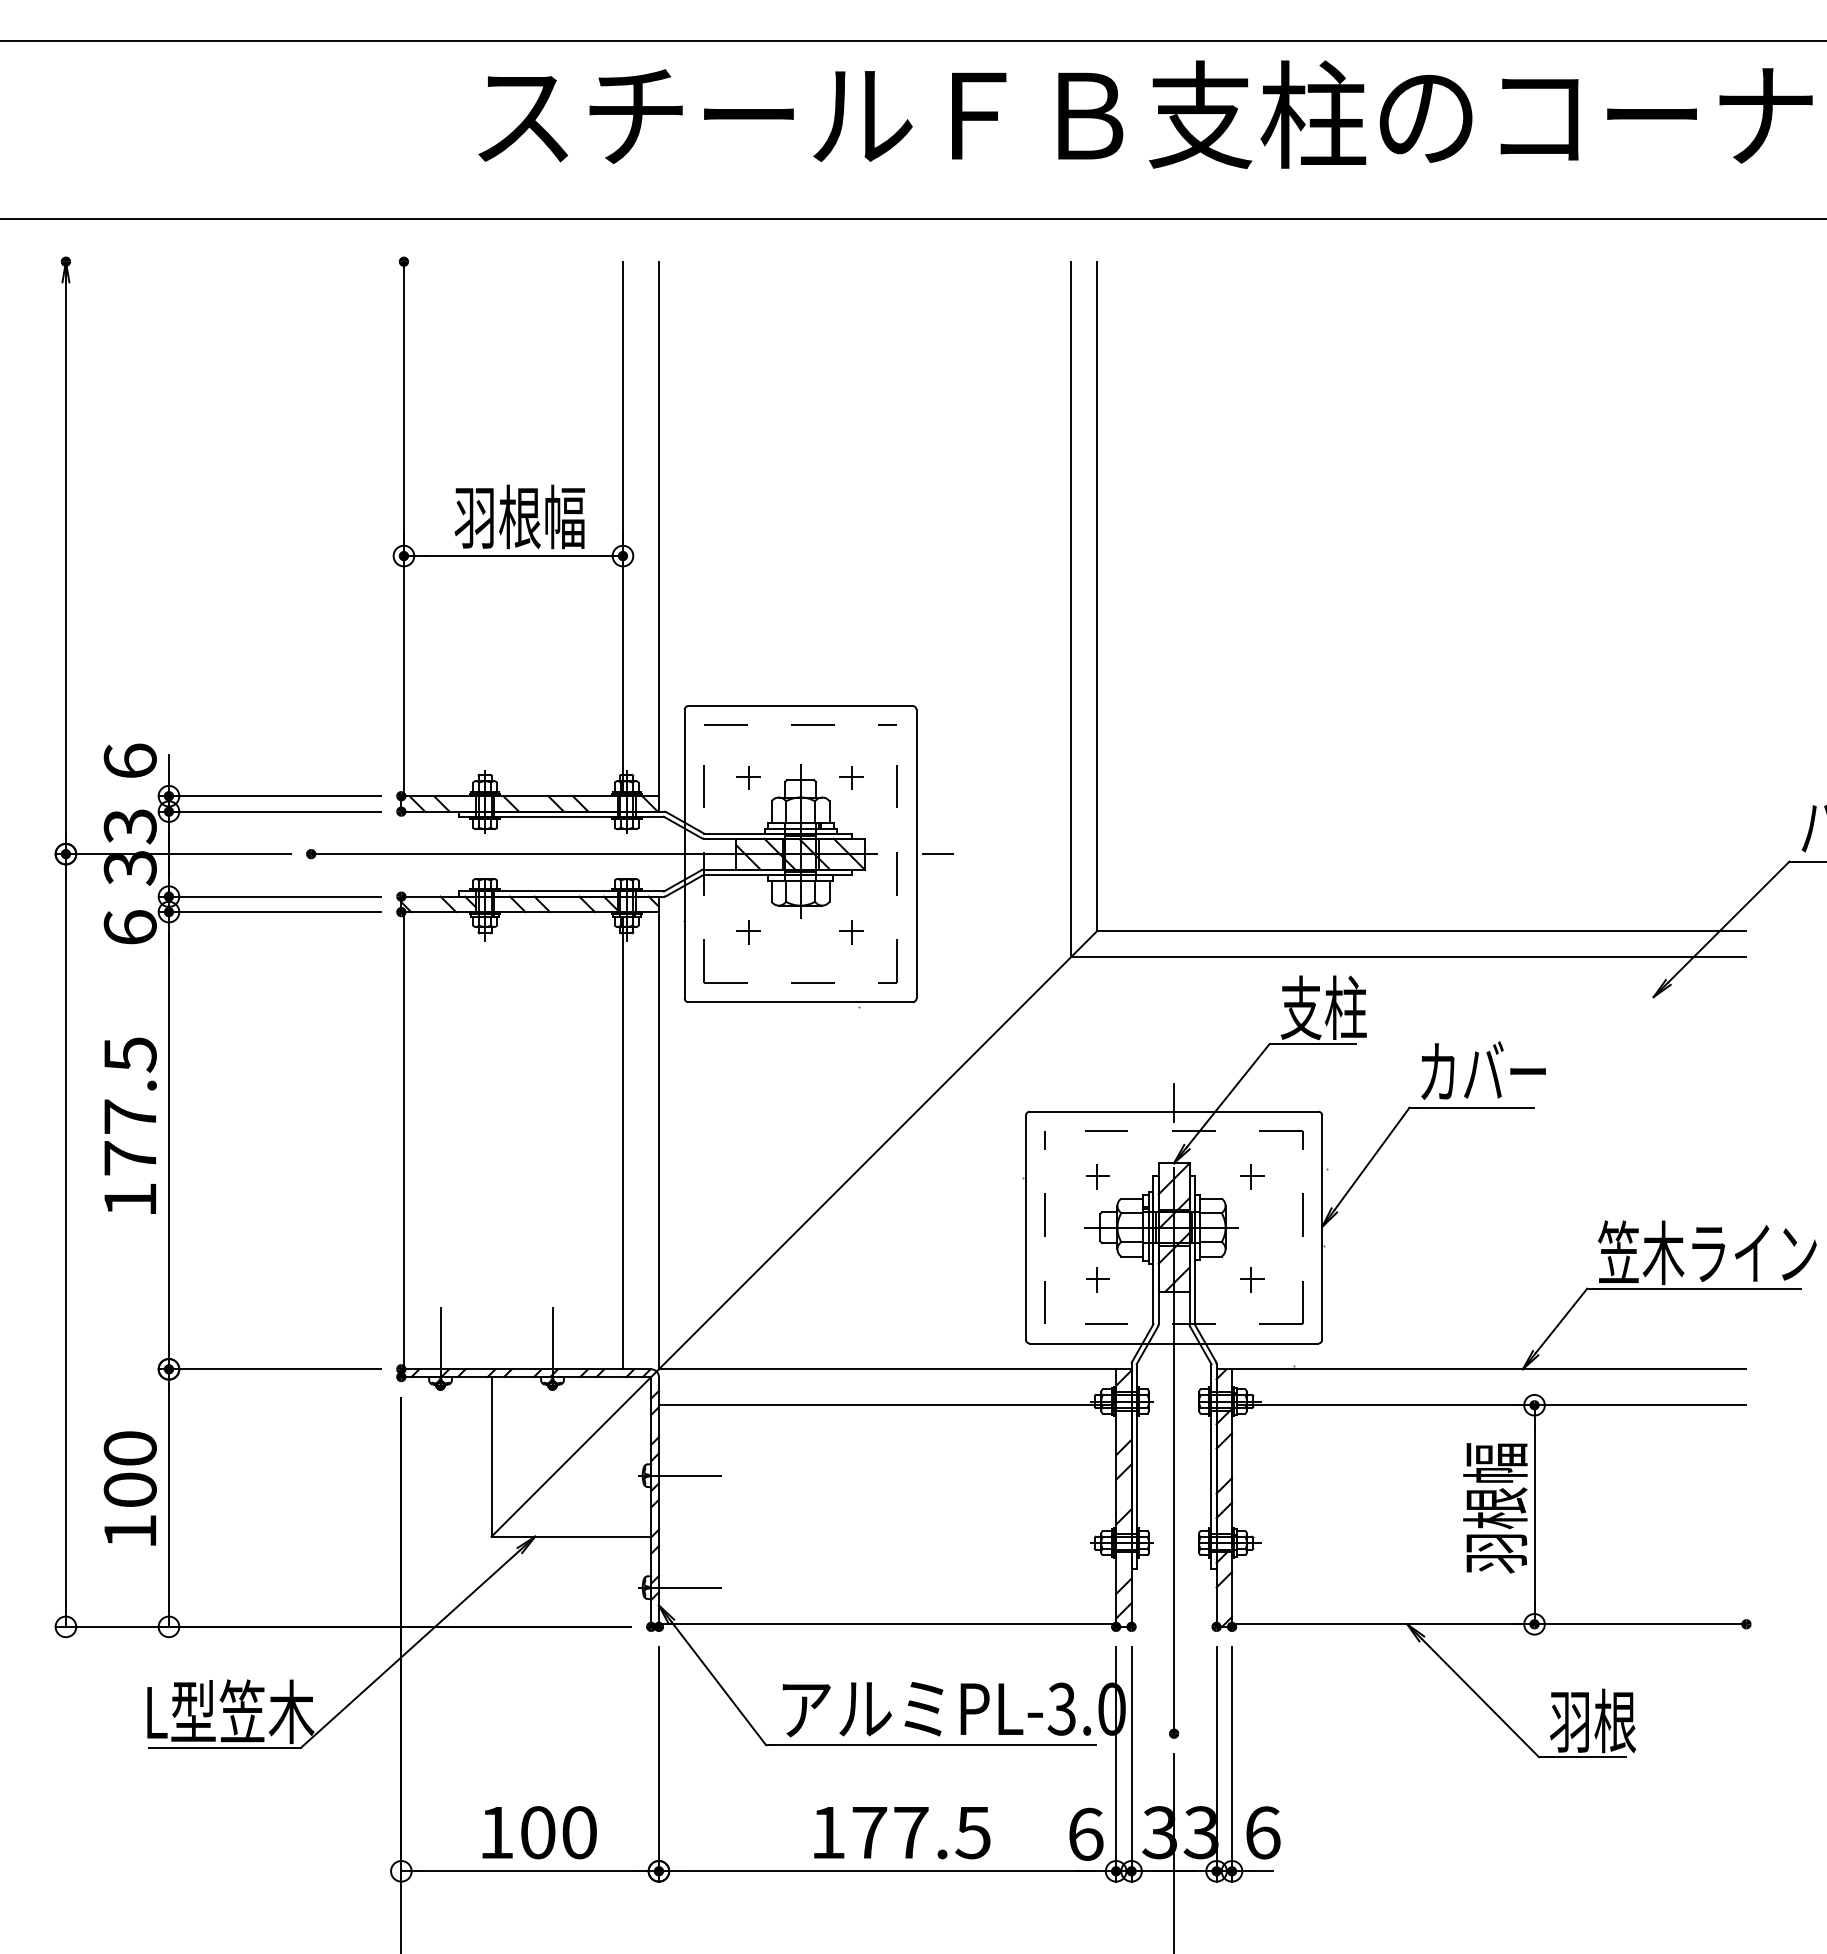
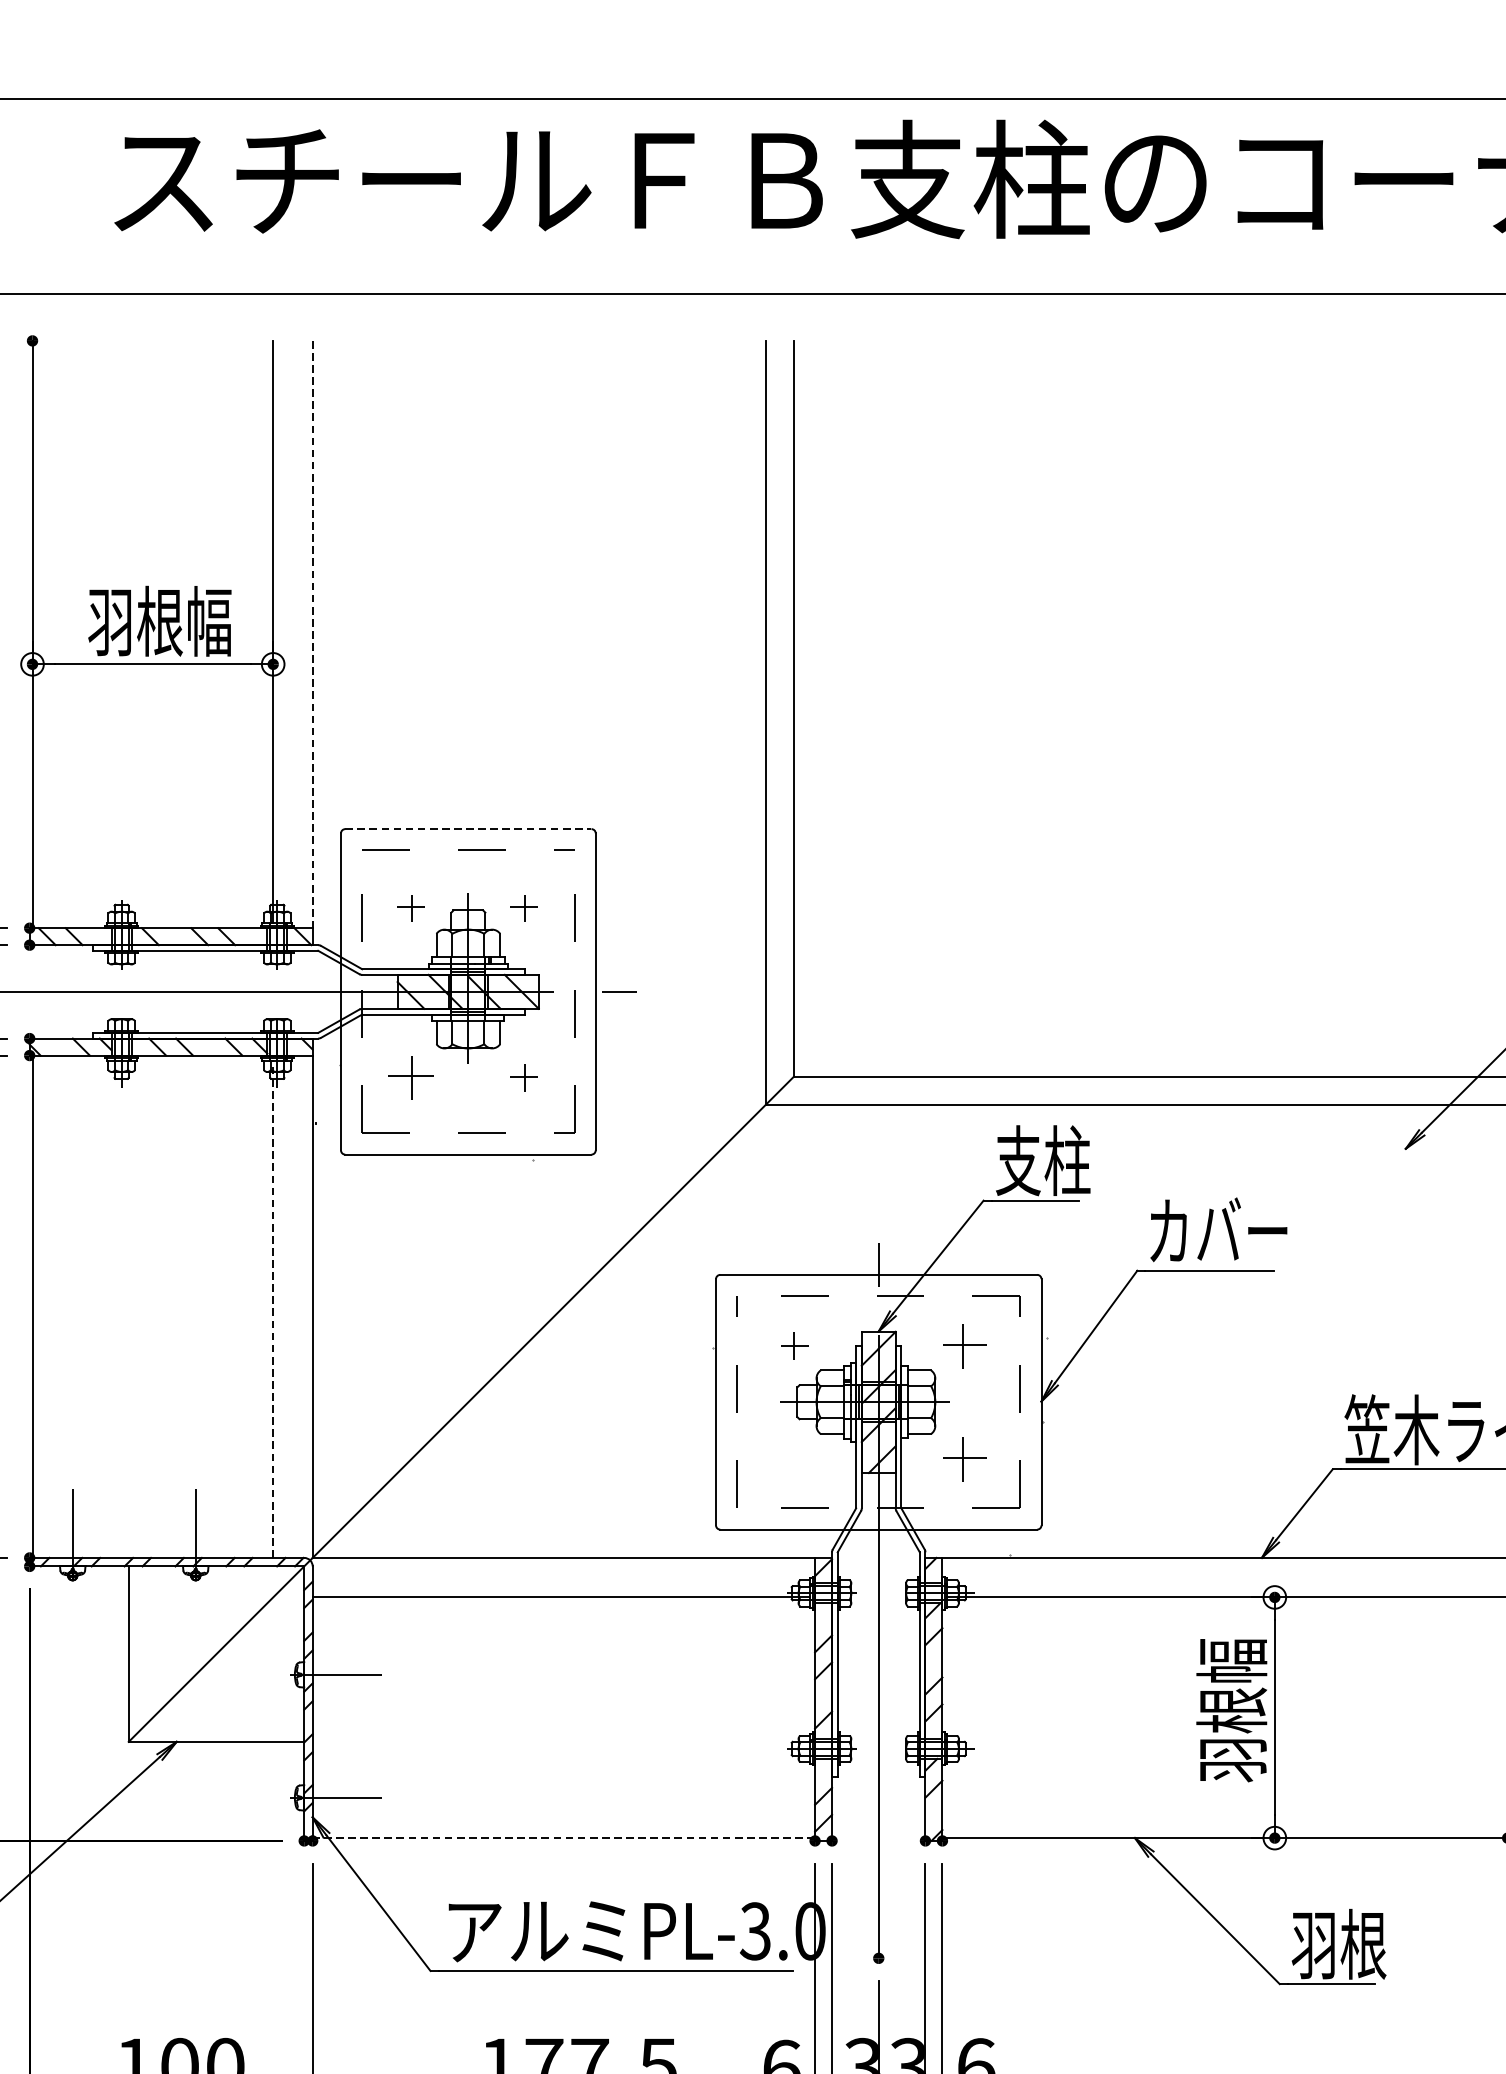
line: (658, 529) -> (312, 635), solid -> dashed
line: (801, 706) -> (469, 829), solid -> dashed
part: (748, 932) -> (411, 1077), size x1.6
line: (622, 1142) -> (272, 1308), solid -> dashed
part: (1252, 1176) -> (964, 1346), size x1.6
part: (1097, 1279) -> (794, 1459), removed
part: (1252, 1279) -> (964, 1459), size x1.6
line: (887, 1624) -> (563, 1838), solid -> dashed

